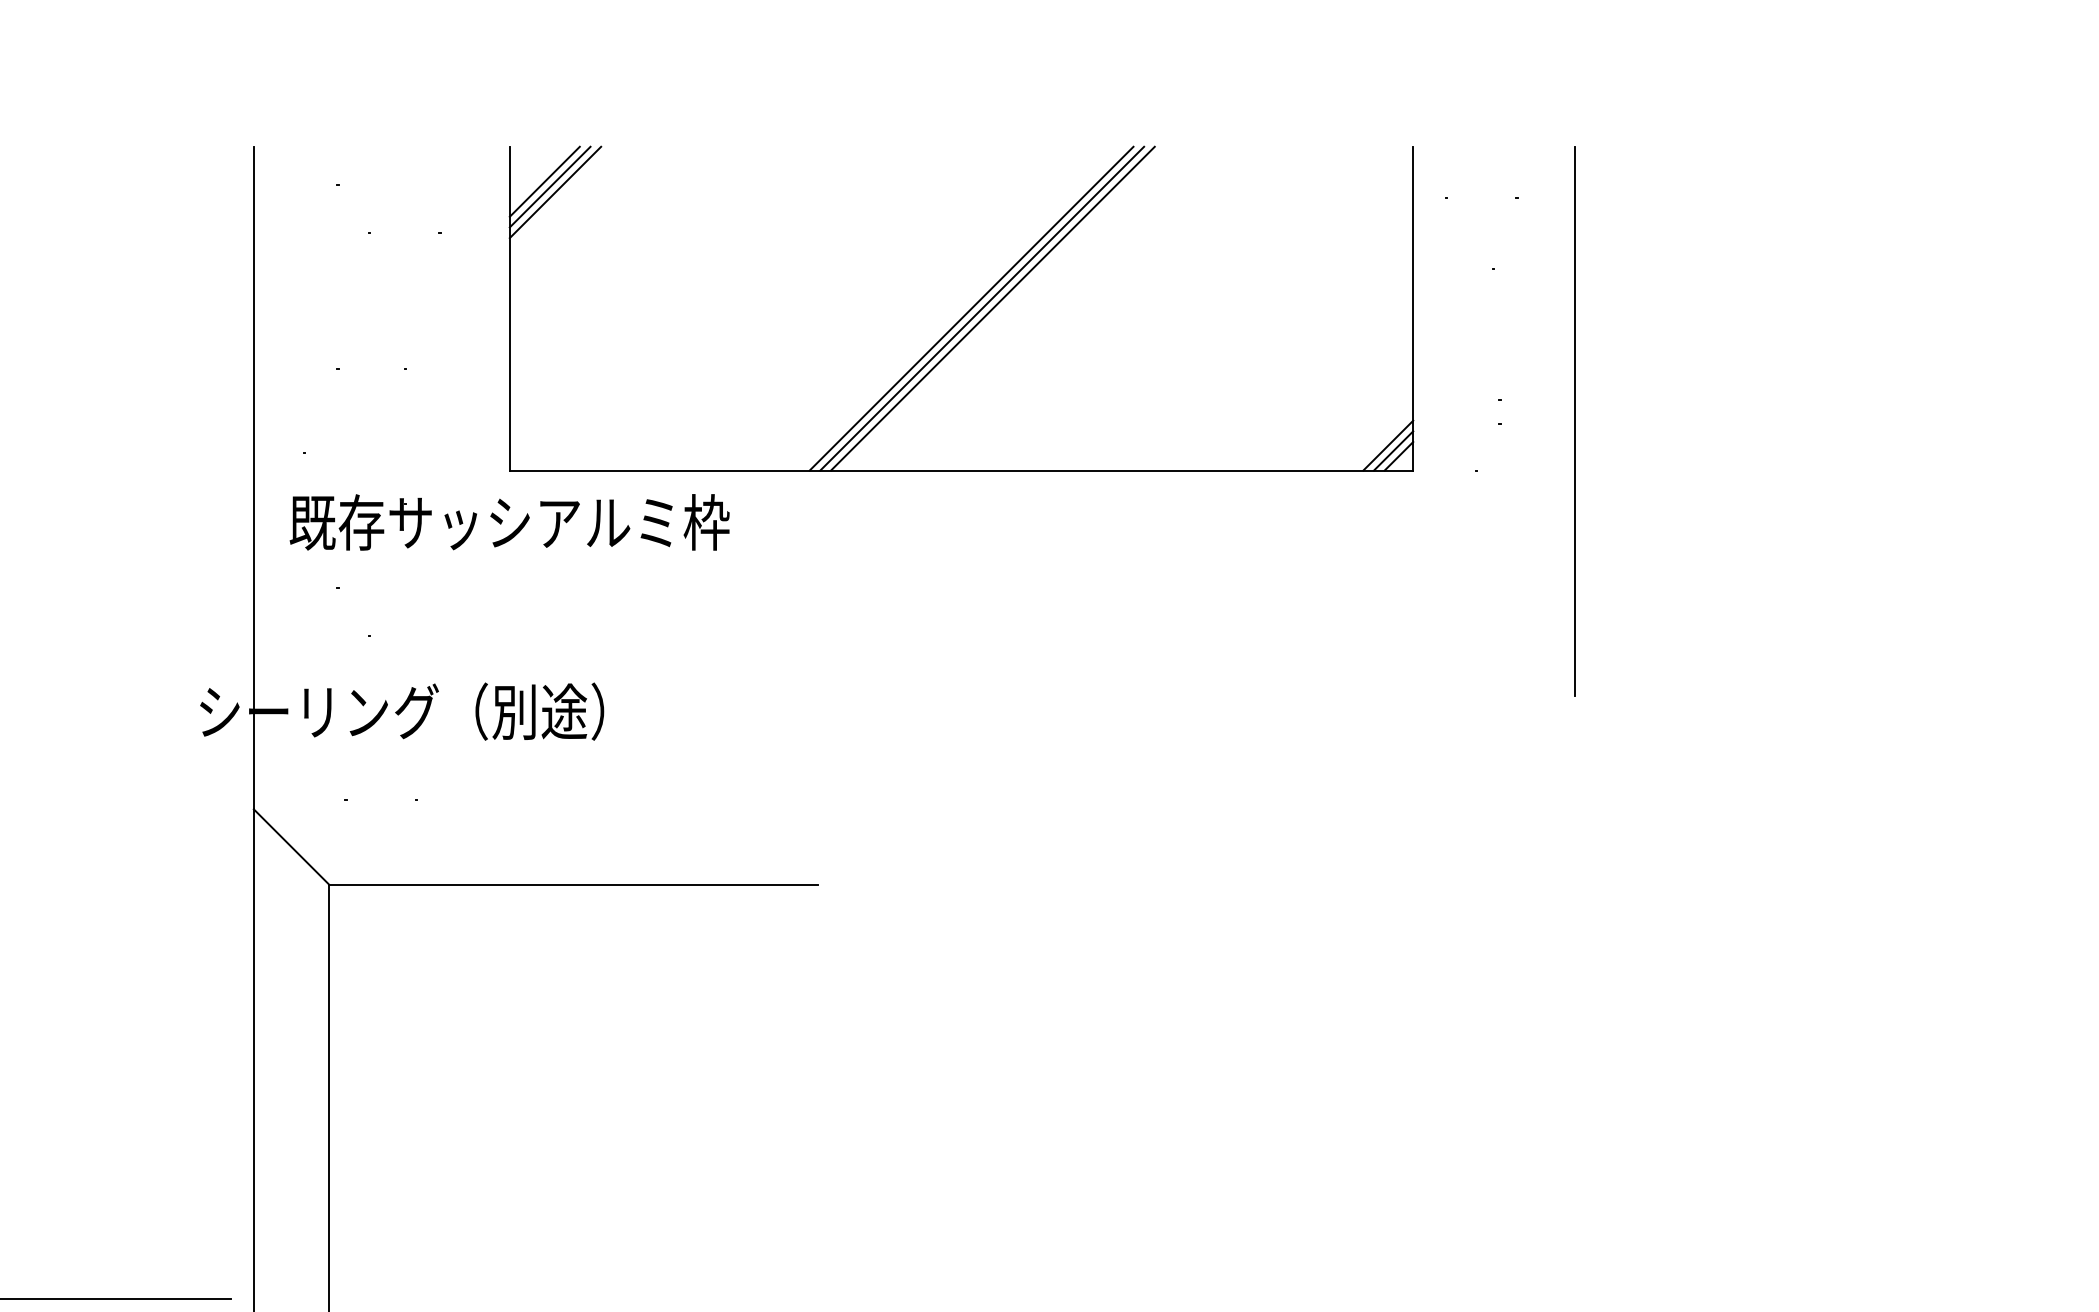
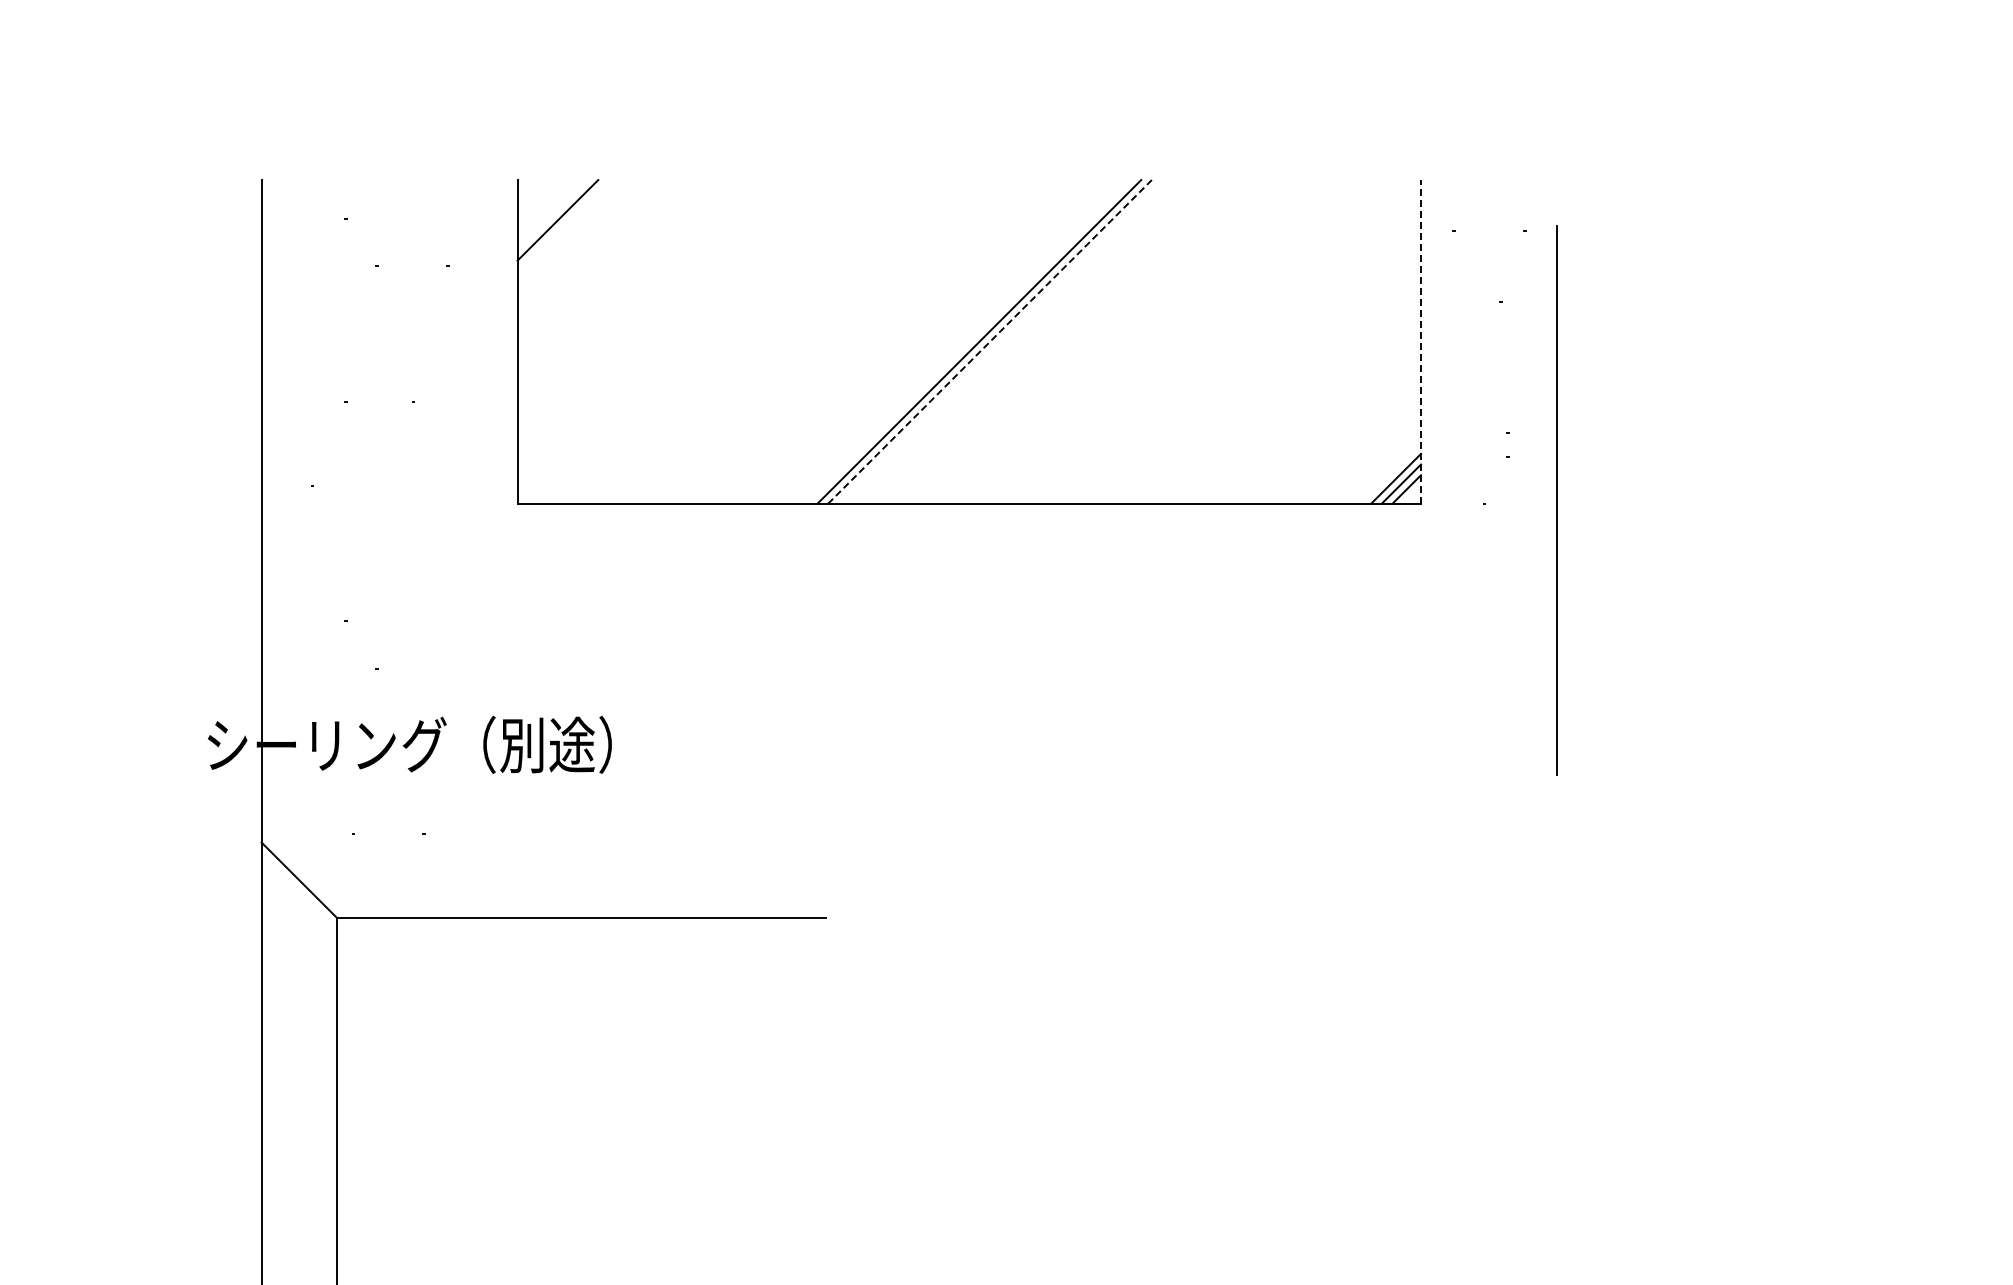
line: (544, 181) -> (552, 214), removed
line: (555, 192) -> (563, 225), removed
line: (982, 308) -> (990, 341), solid -> dashed
line: (992, 308) -> (1000, 341), removed
line: (1413, 308) -> (1421, 341), solid -> dashed
line: (1574, 421) -> (1556, 500), moved
part: (502, 522) -> (510, 555), removed

